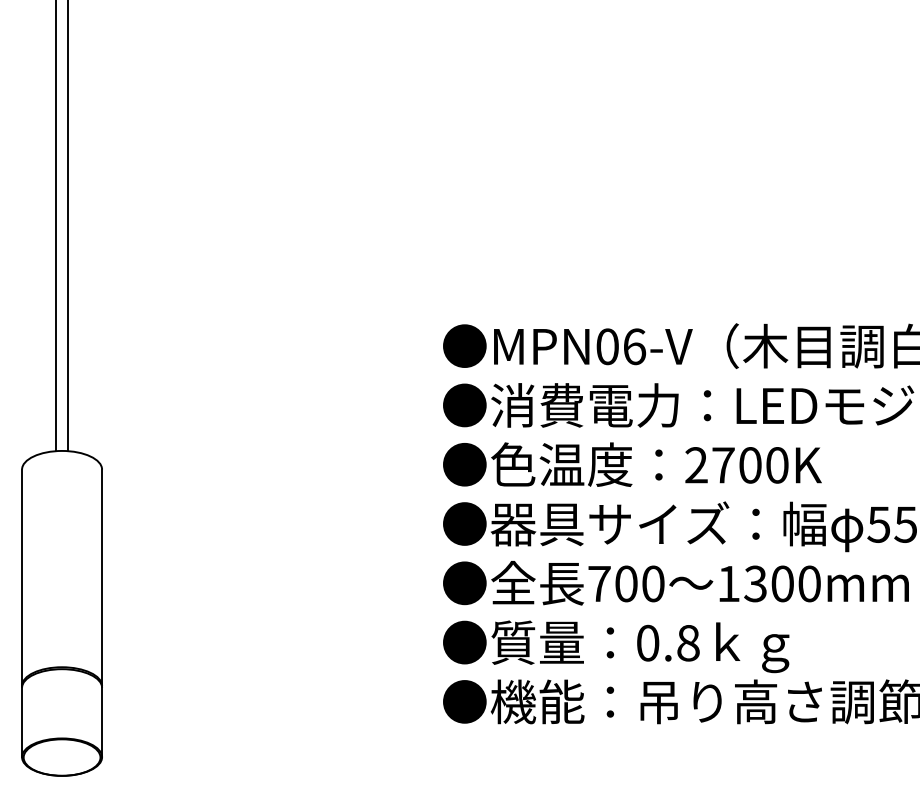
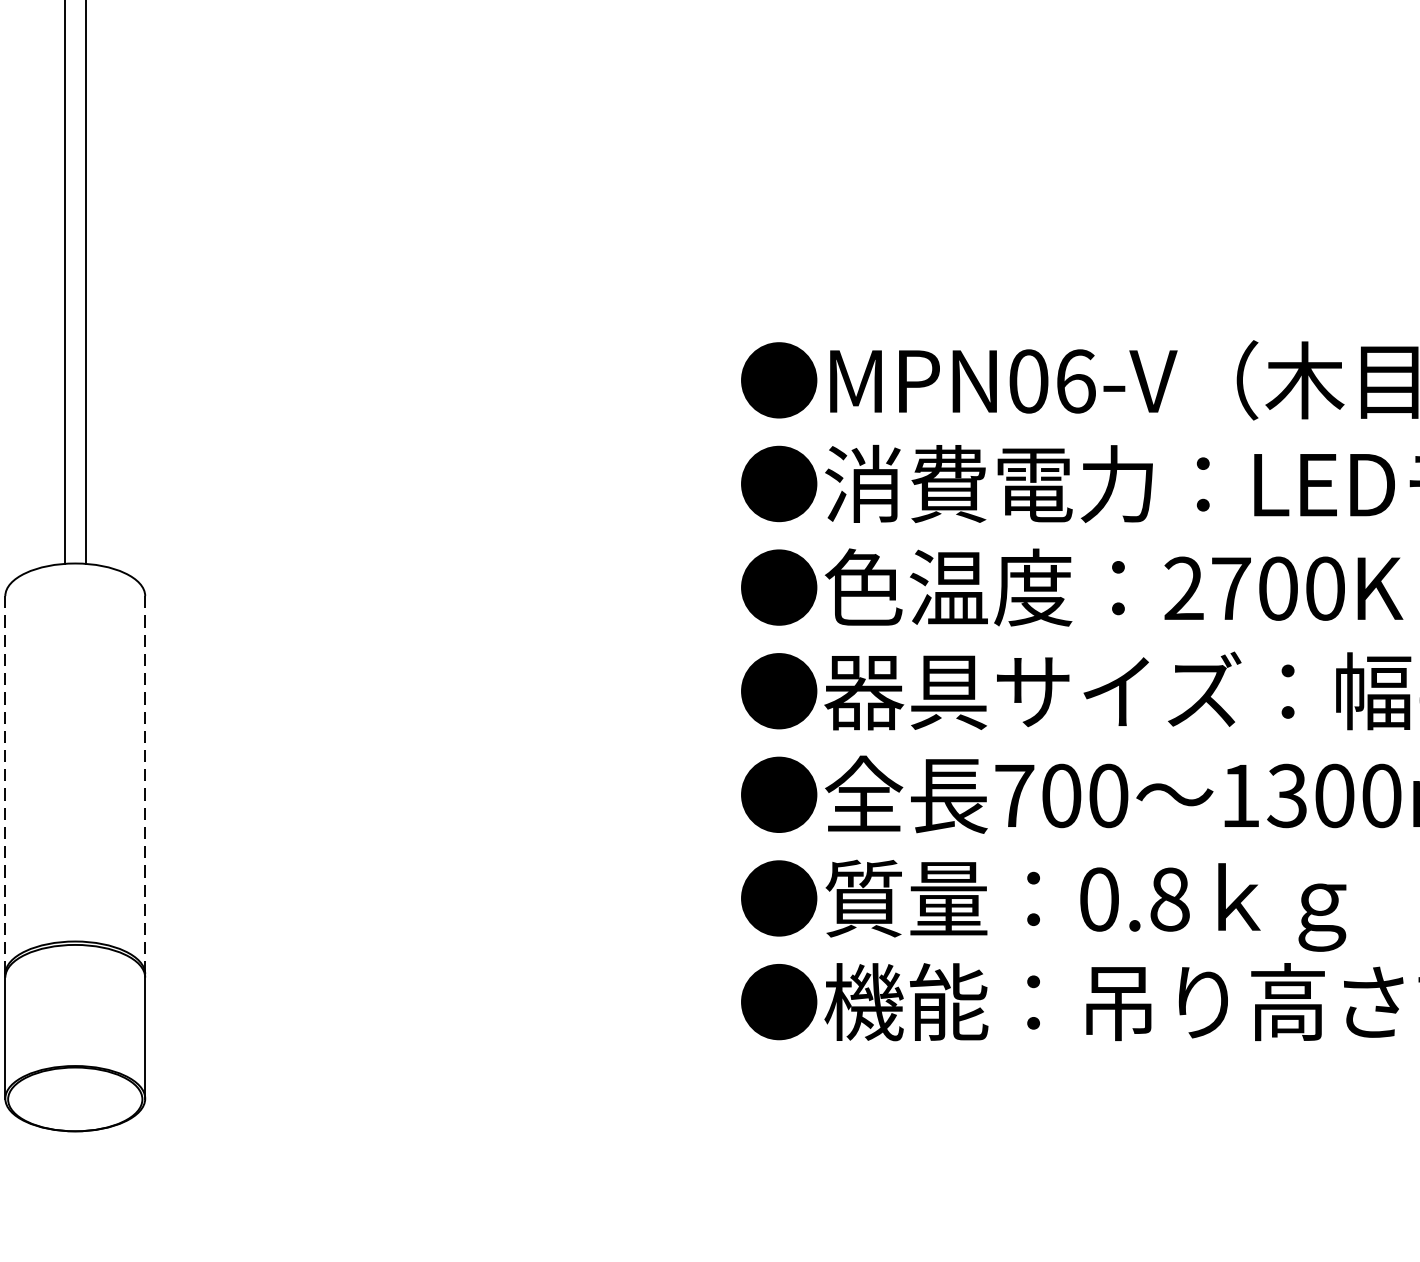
line: (22, 578) -> (6, 786), solid -> dashed
line: (102, 578) -> (145, 786), solid -> dashed

